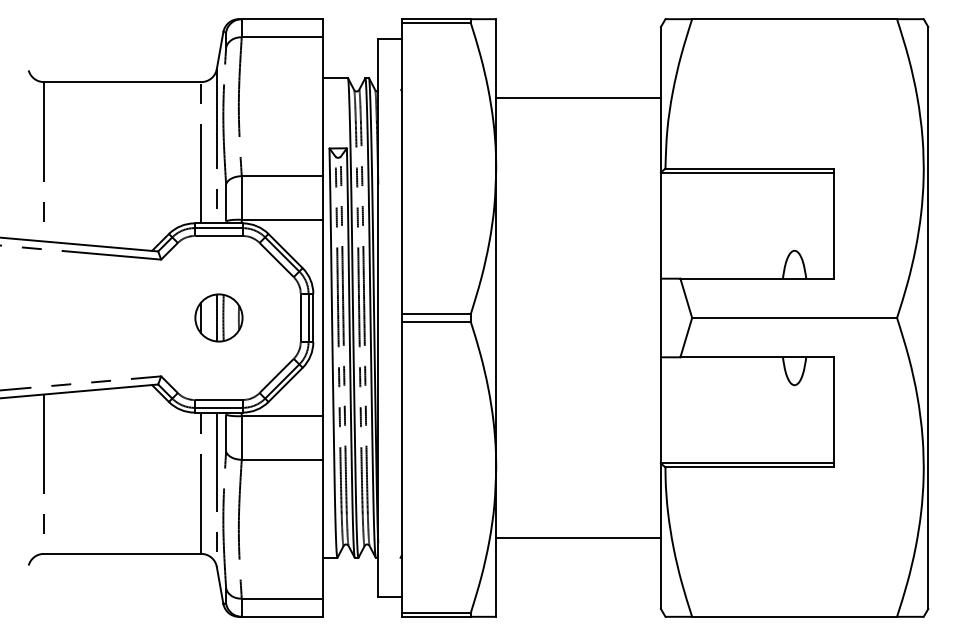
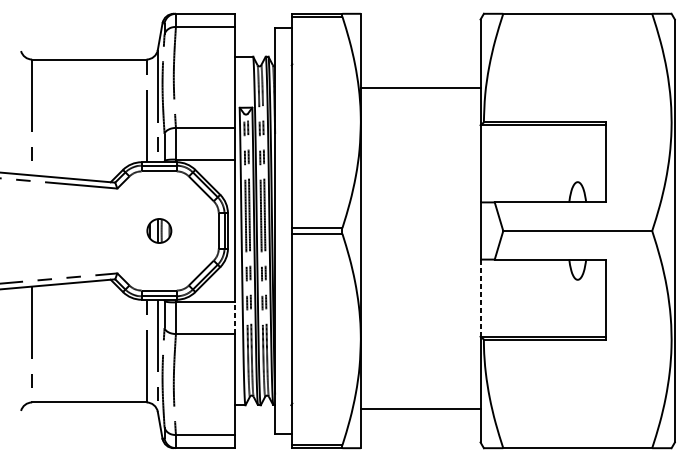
line: (578, 97) -> (420, 87), moved
part: (218, 317) -> (159, 230), size x0.7
line: (660, 409) -> (480, 297), solid -> dashed
line: (322, 438) -> (234, 318), solid -> dashed
line: (578, 538) -> (420, 409), moved

